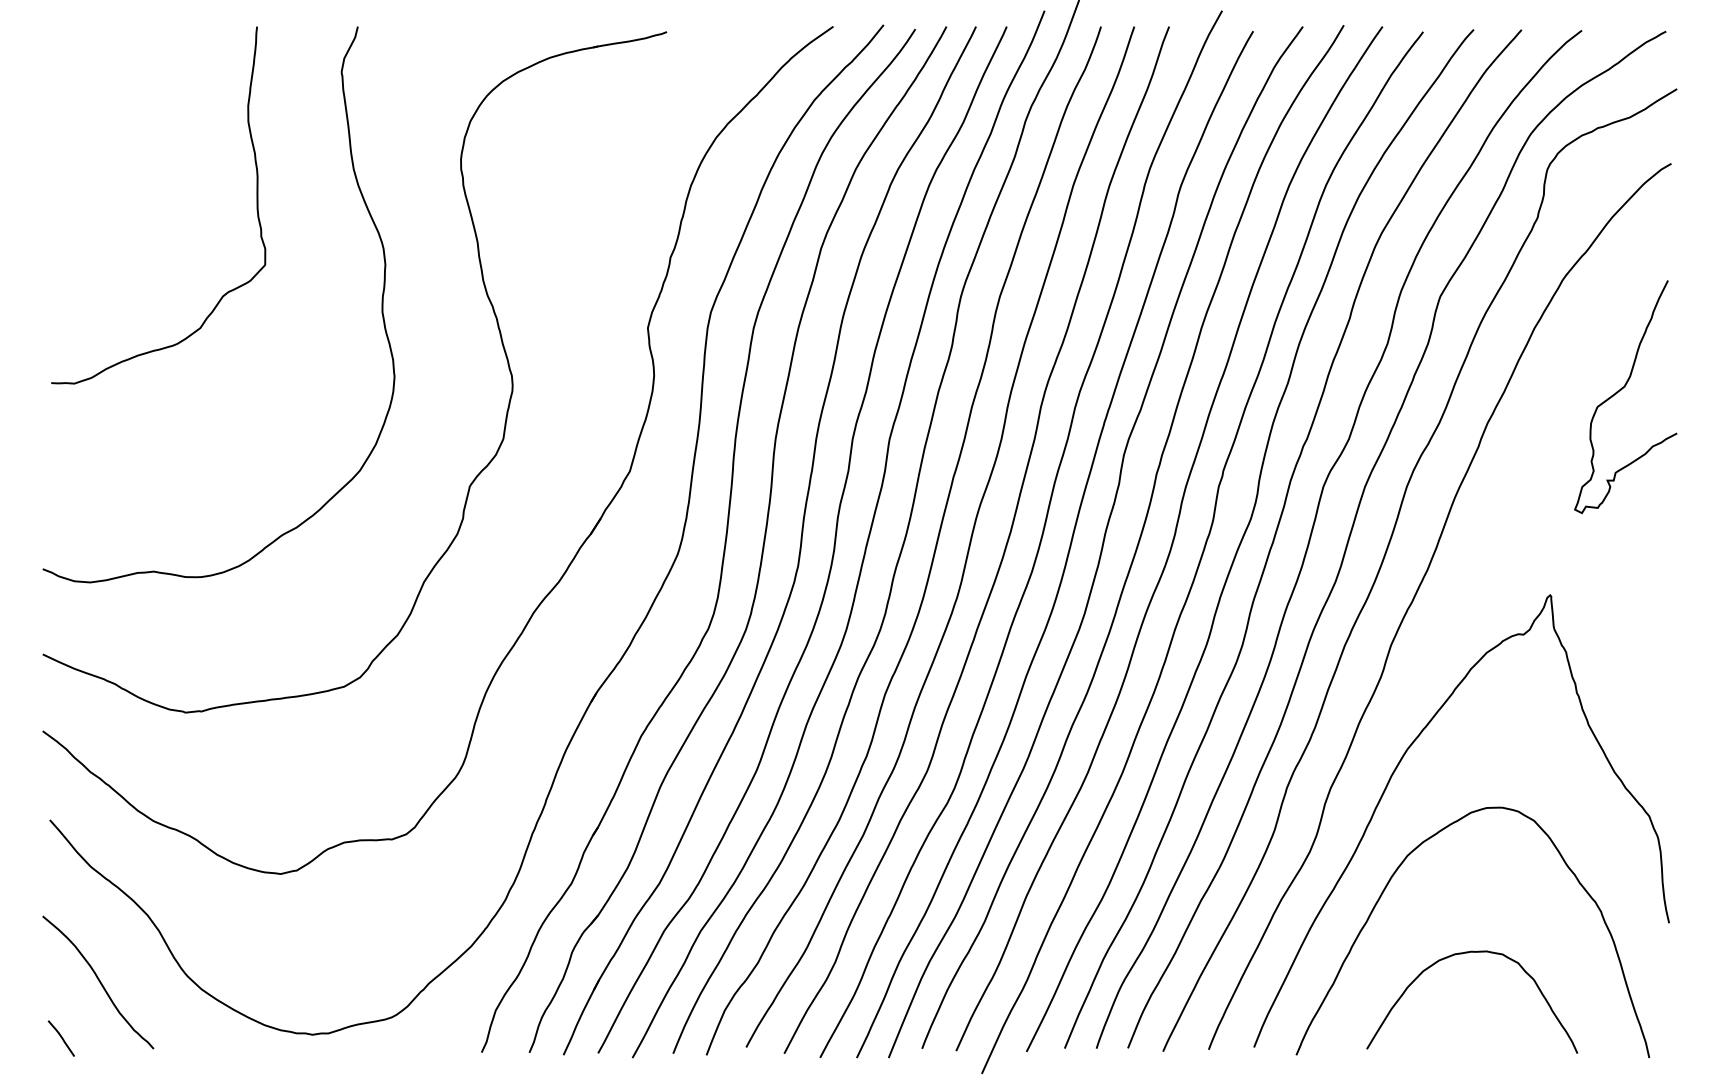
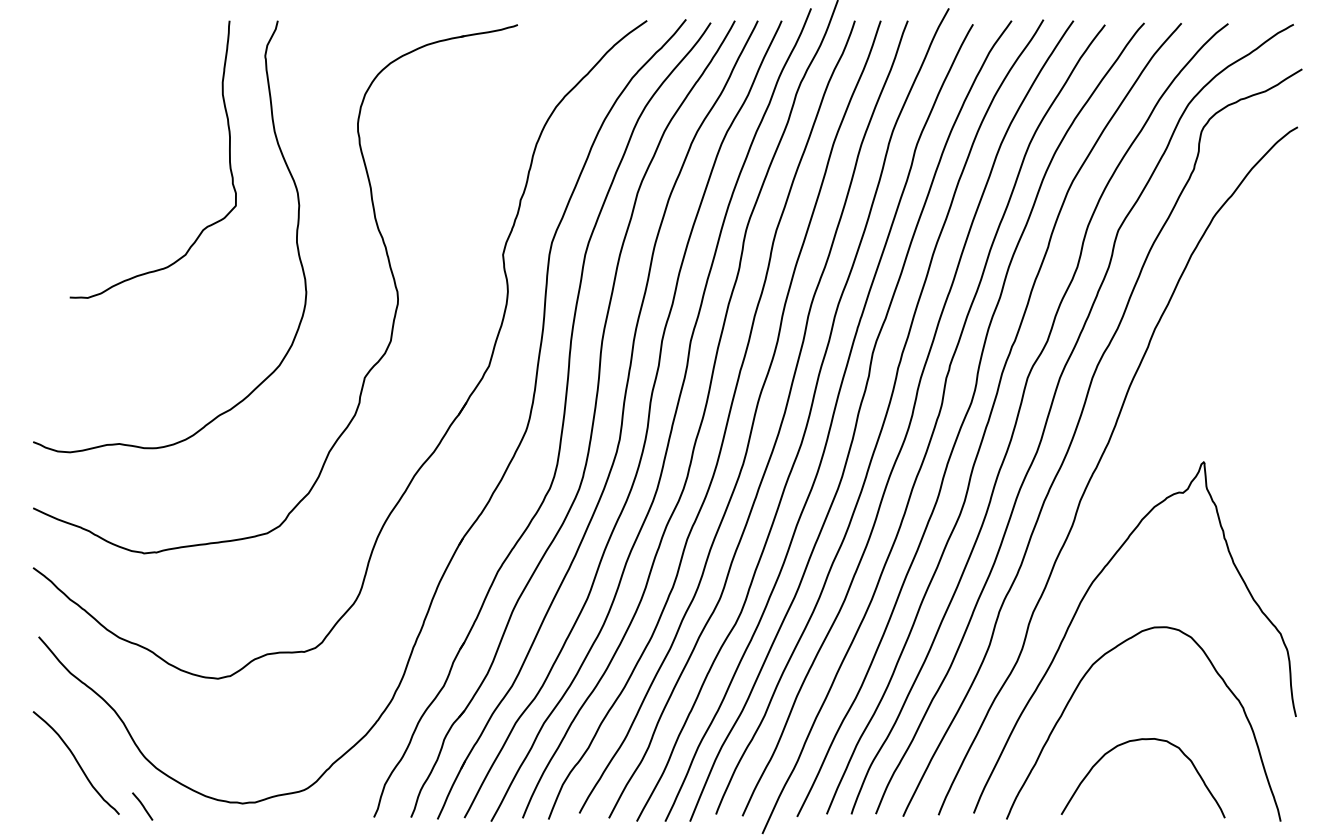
curve: (256, 205) -> (229, 159), moved
curve: (1622, 390) -> (1259, 303), removed
line: (61, 1038) -> (142, 806), moved

